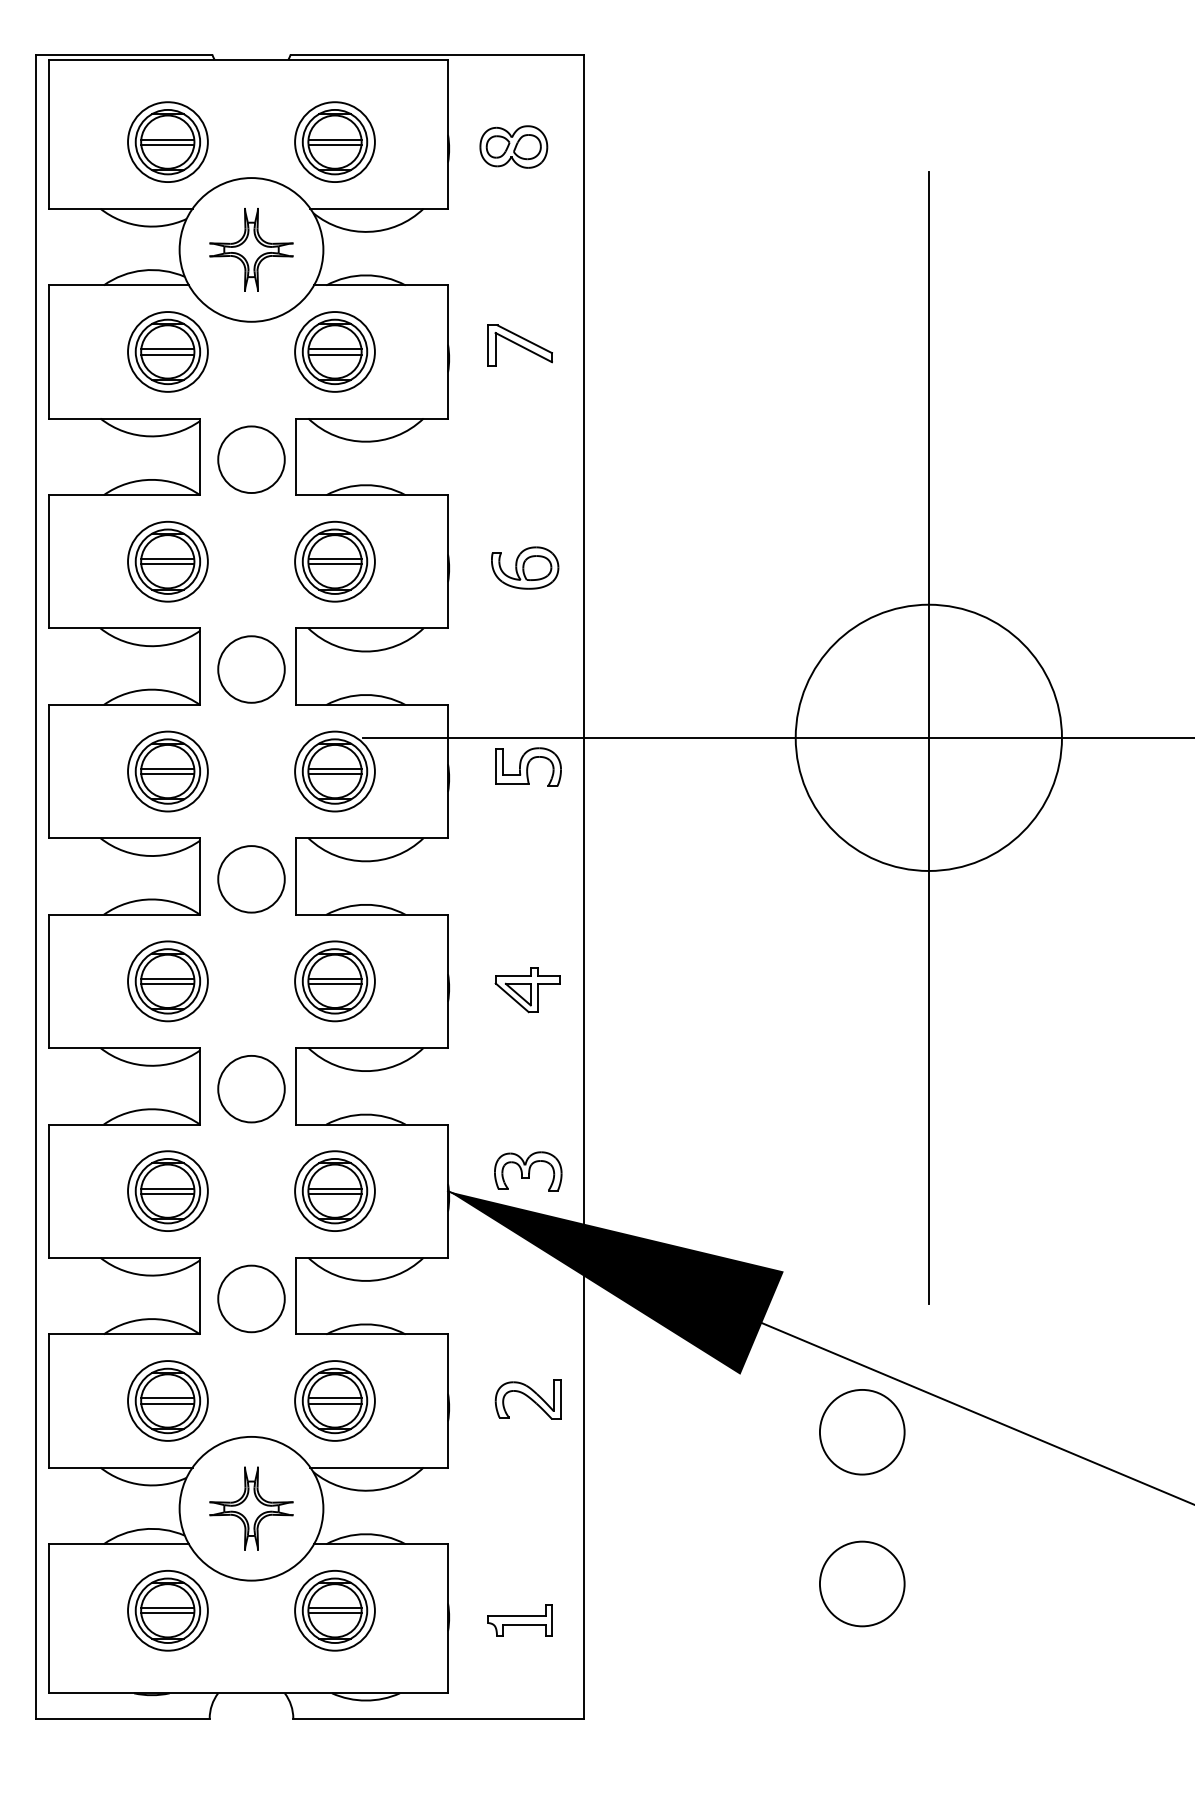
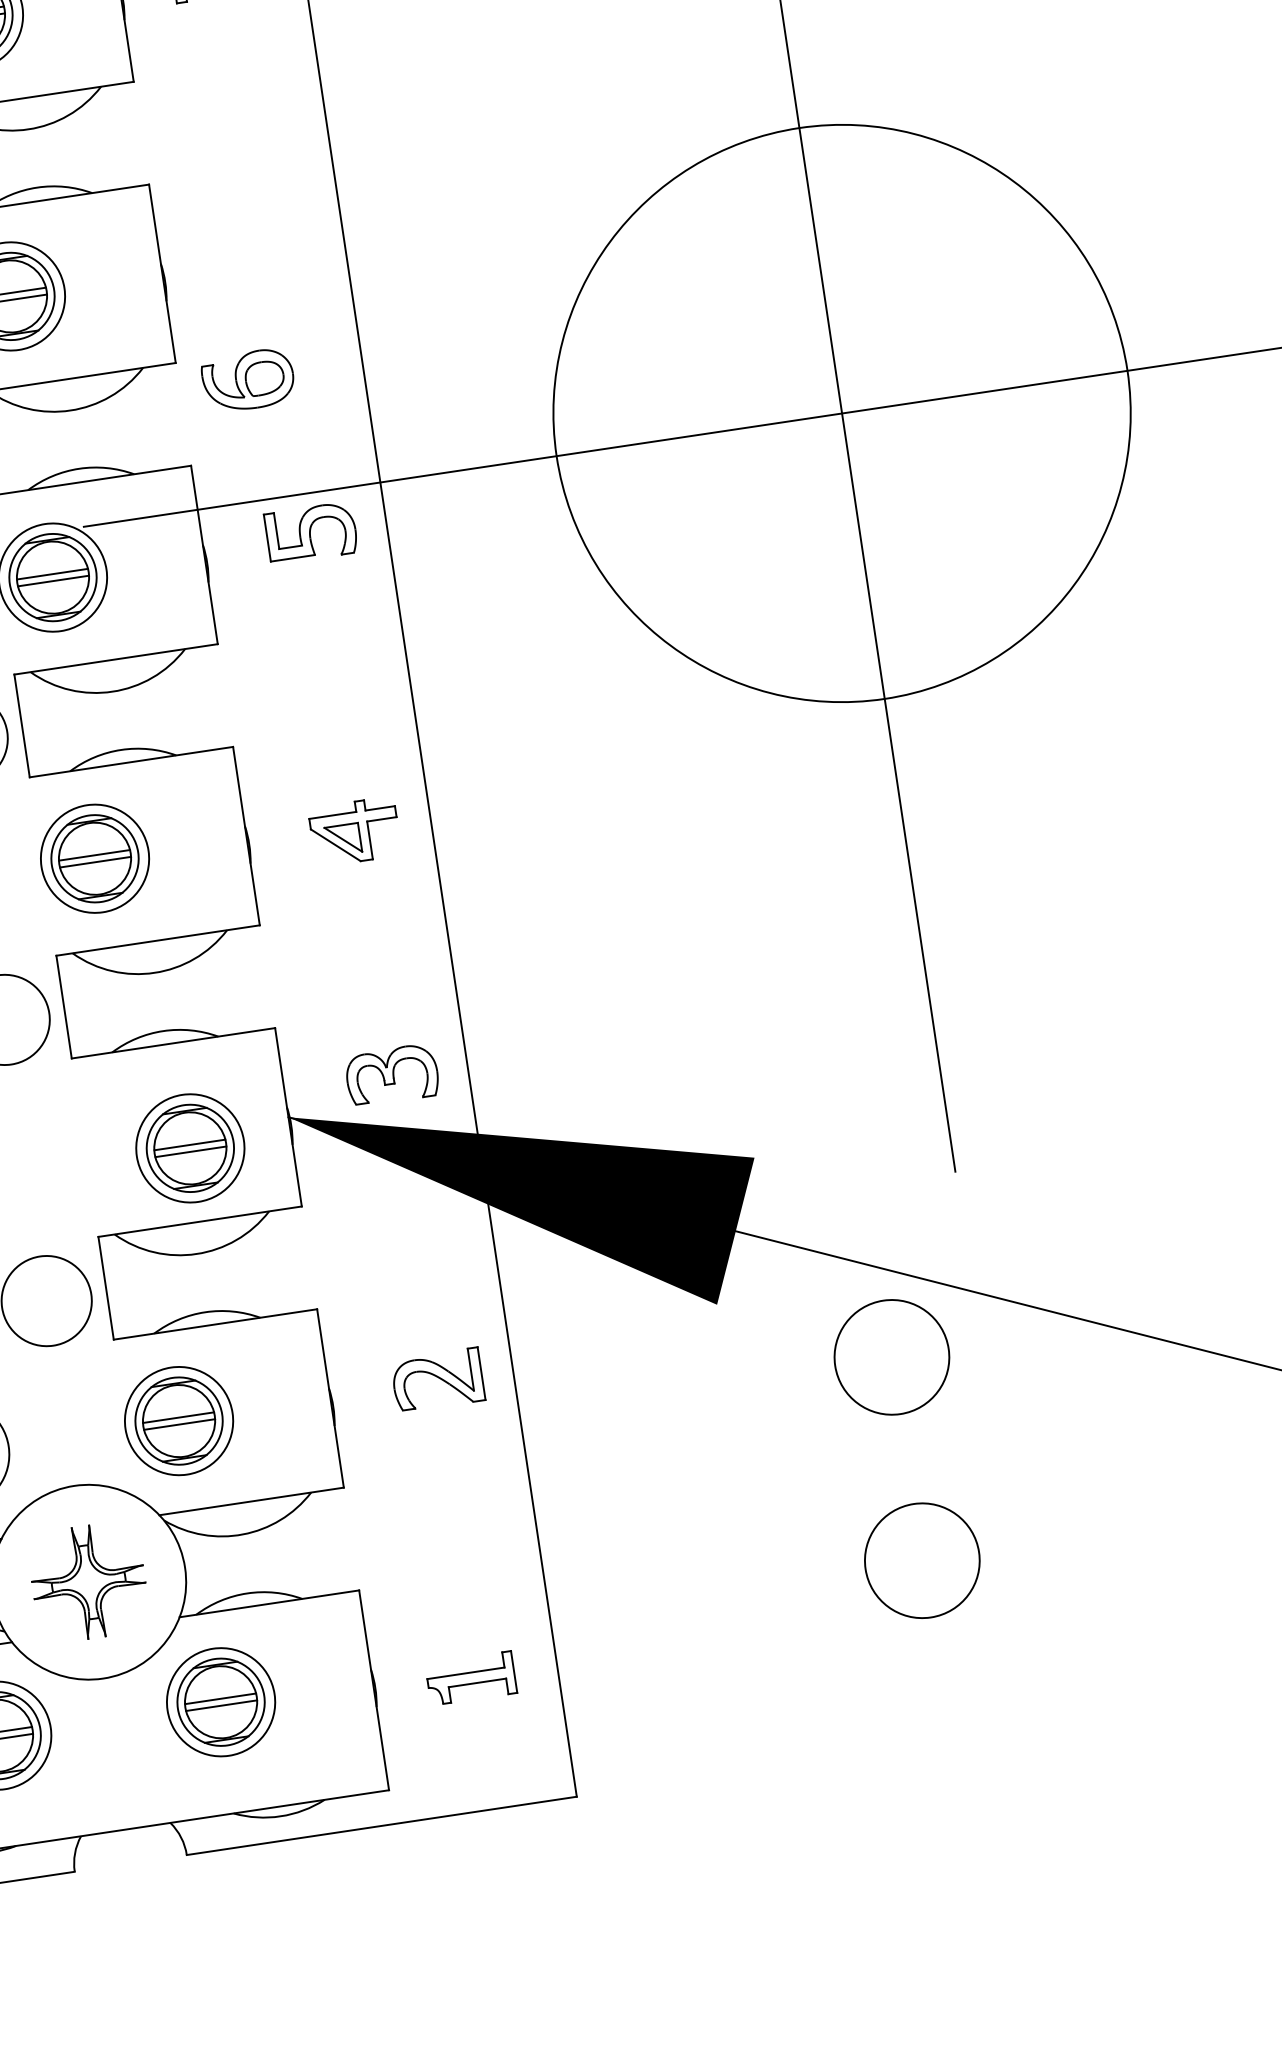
part: (525, 567) -> (248, 379), moved
circle: (928, 737) -> (841, 413), size x1.6
part: (334, 1190) -> (189, 1147), moved

